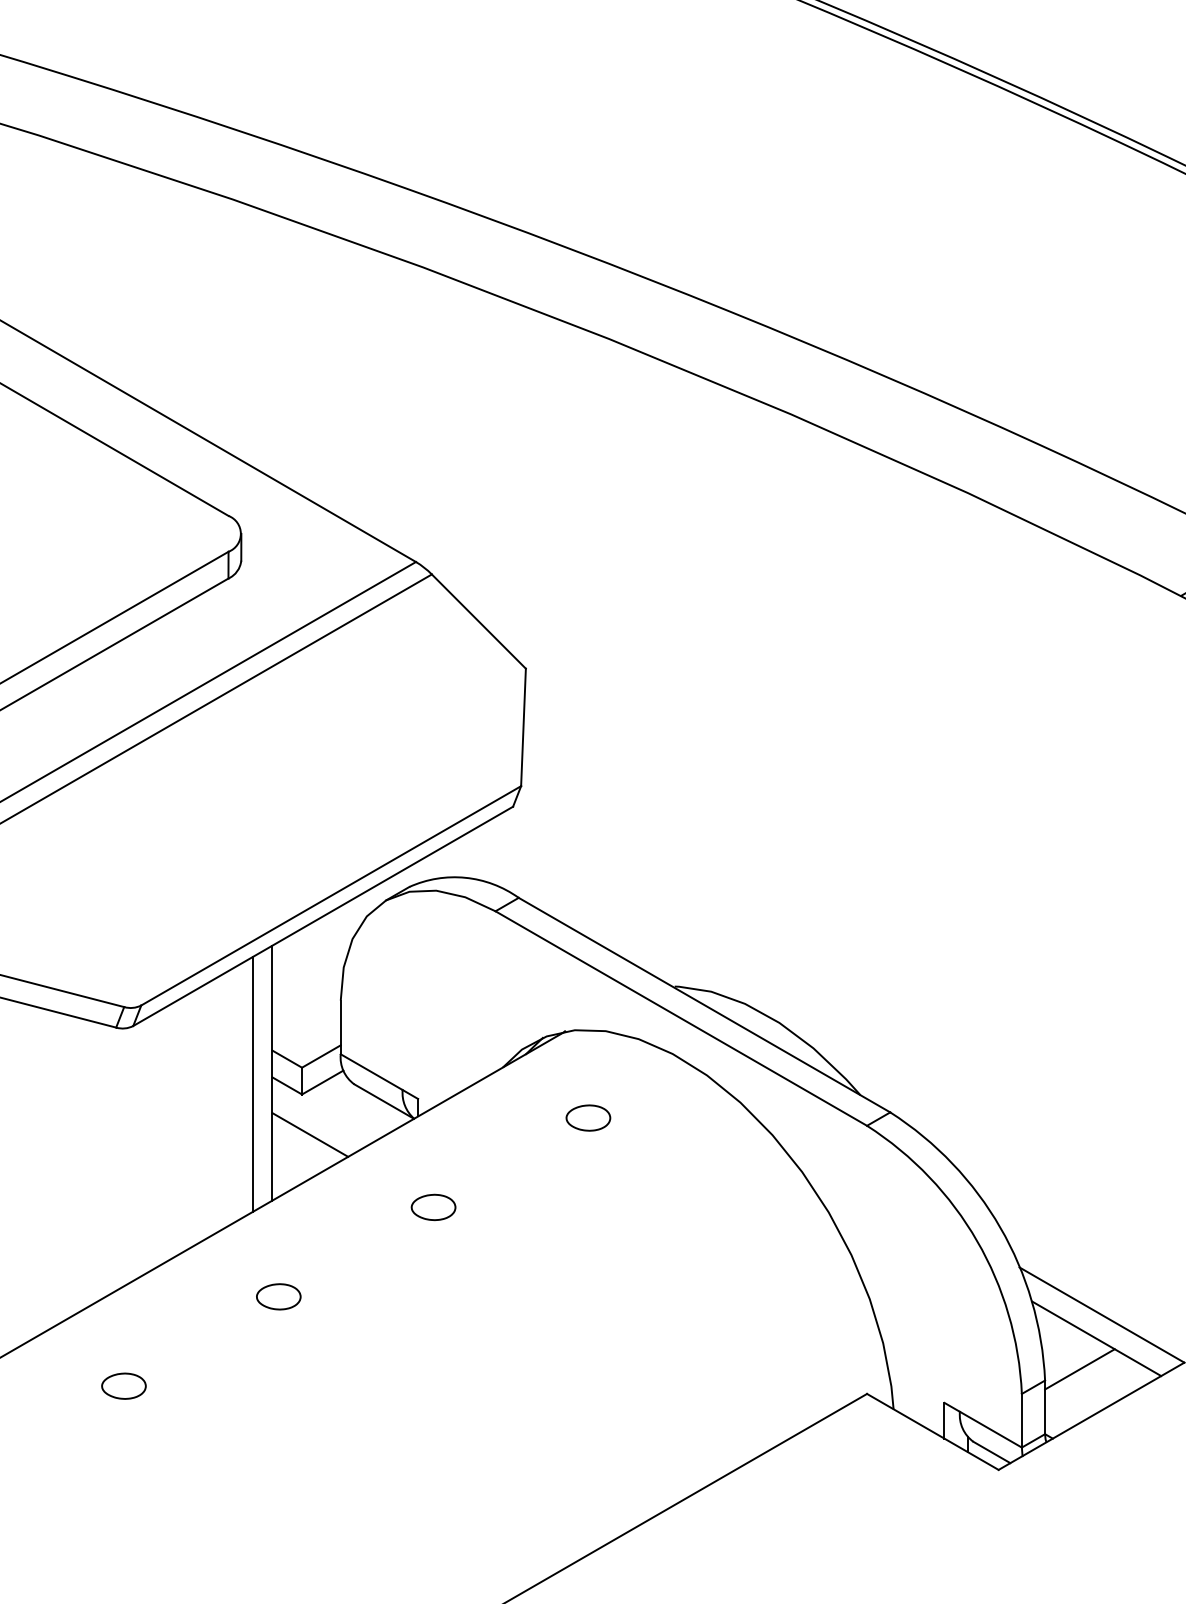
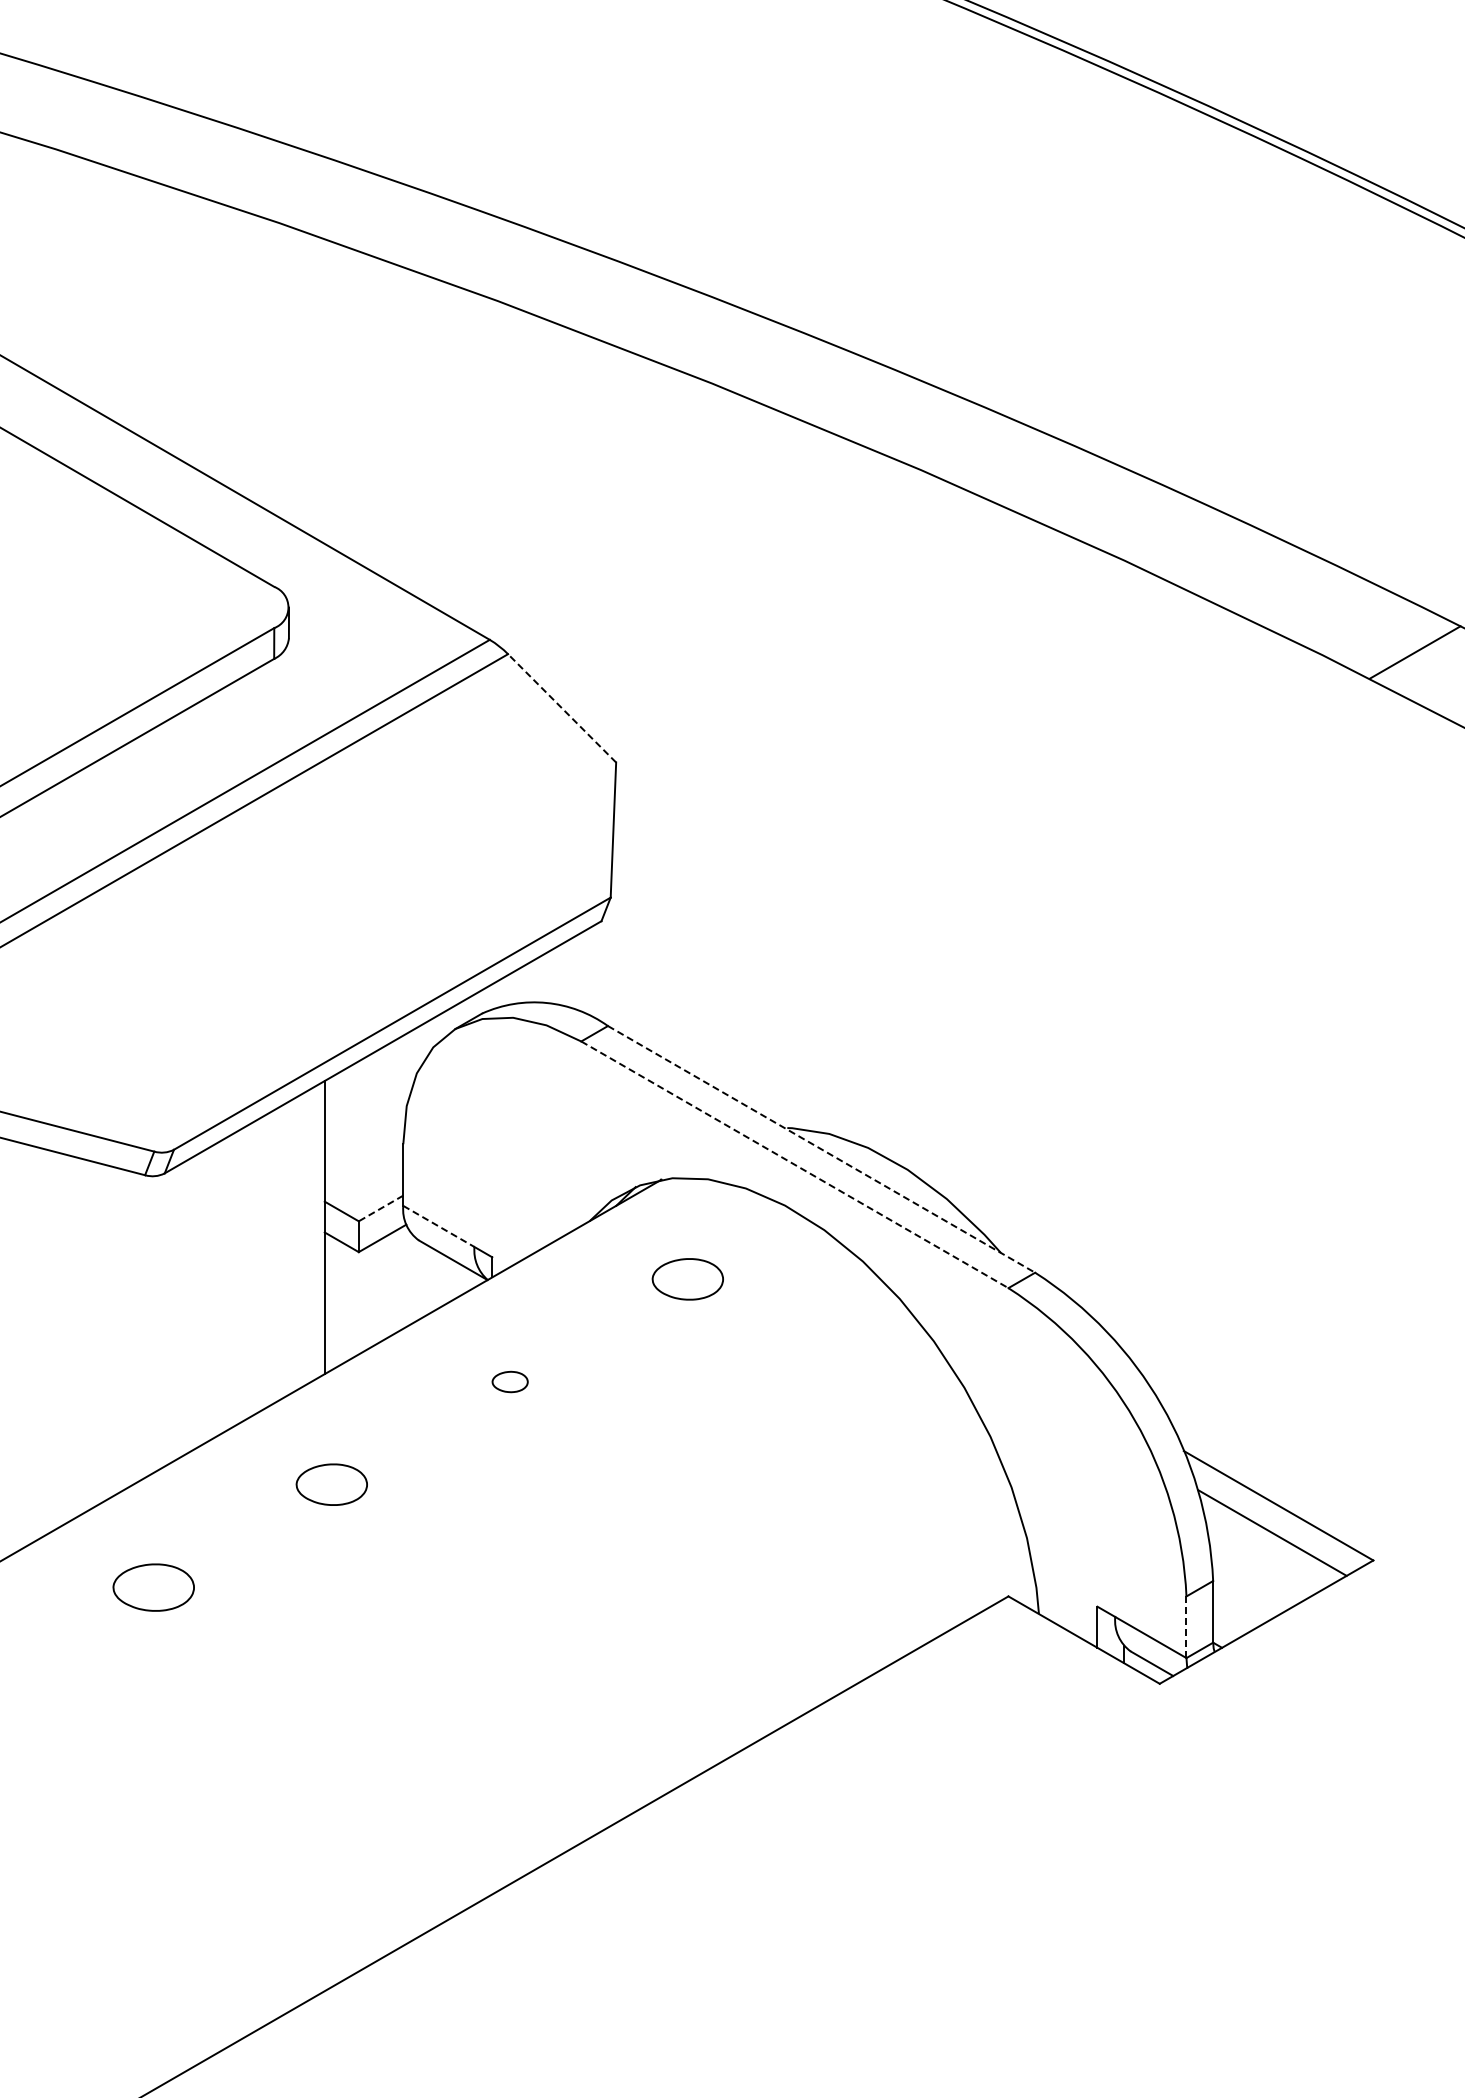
line: (479, 621) -> (562, 708), solid -> dashed
line: (704, 1005) -> (821, 1149), solid -> dashed
line: (680, 1018) -> (794, 1164), solid -> dashed
line: (321, 1056) -> (381, 1208), solid -> dashed
line: (372, 1072) -> (439, 1226), solid -> dashed
line: (253, 1083) -> (302, 1239), removed
part: (588, 1117) -> (688, 1278), size x1.4
line: (309, 1134) -> (367, 1298), removed
part: (433, 1207) -> (510, 1381), size x0.7
part: (279, 1296) -> (332, 1484), size x1.4
line: (1080, 1369) -> (1253, 1568), removed
part: (124, 1386) -> (154, 1587), size x1.6
line: (1021, 1420) -> (1186, 1627), solid -> dashed

